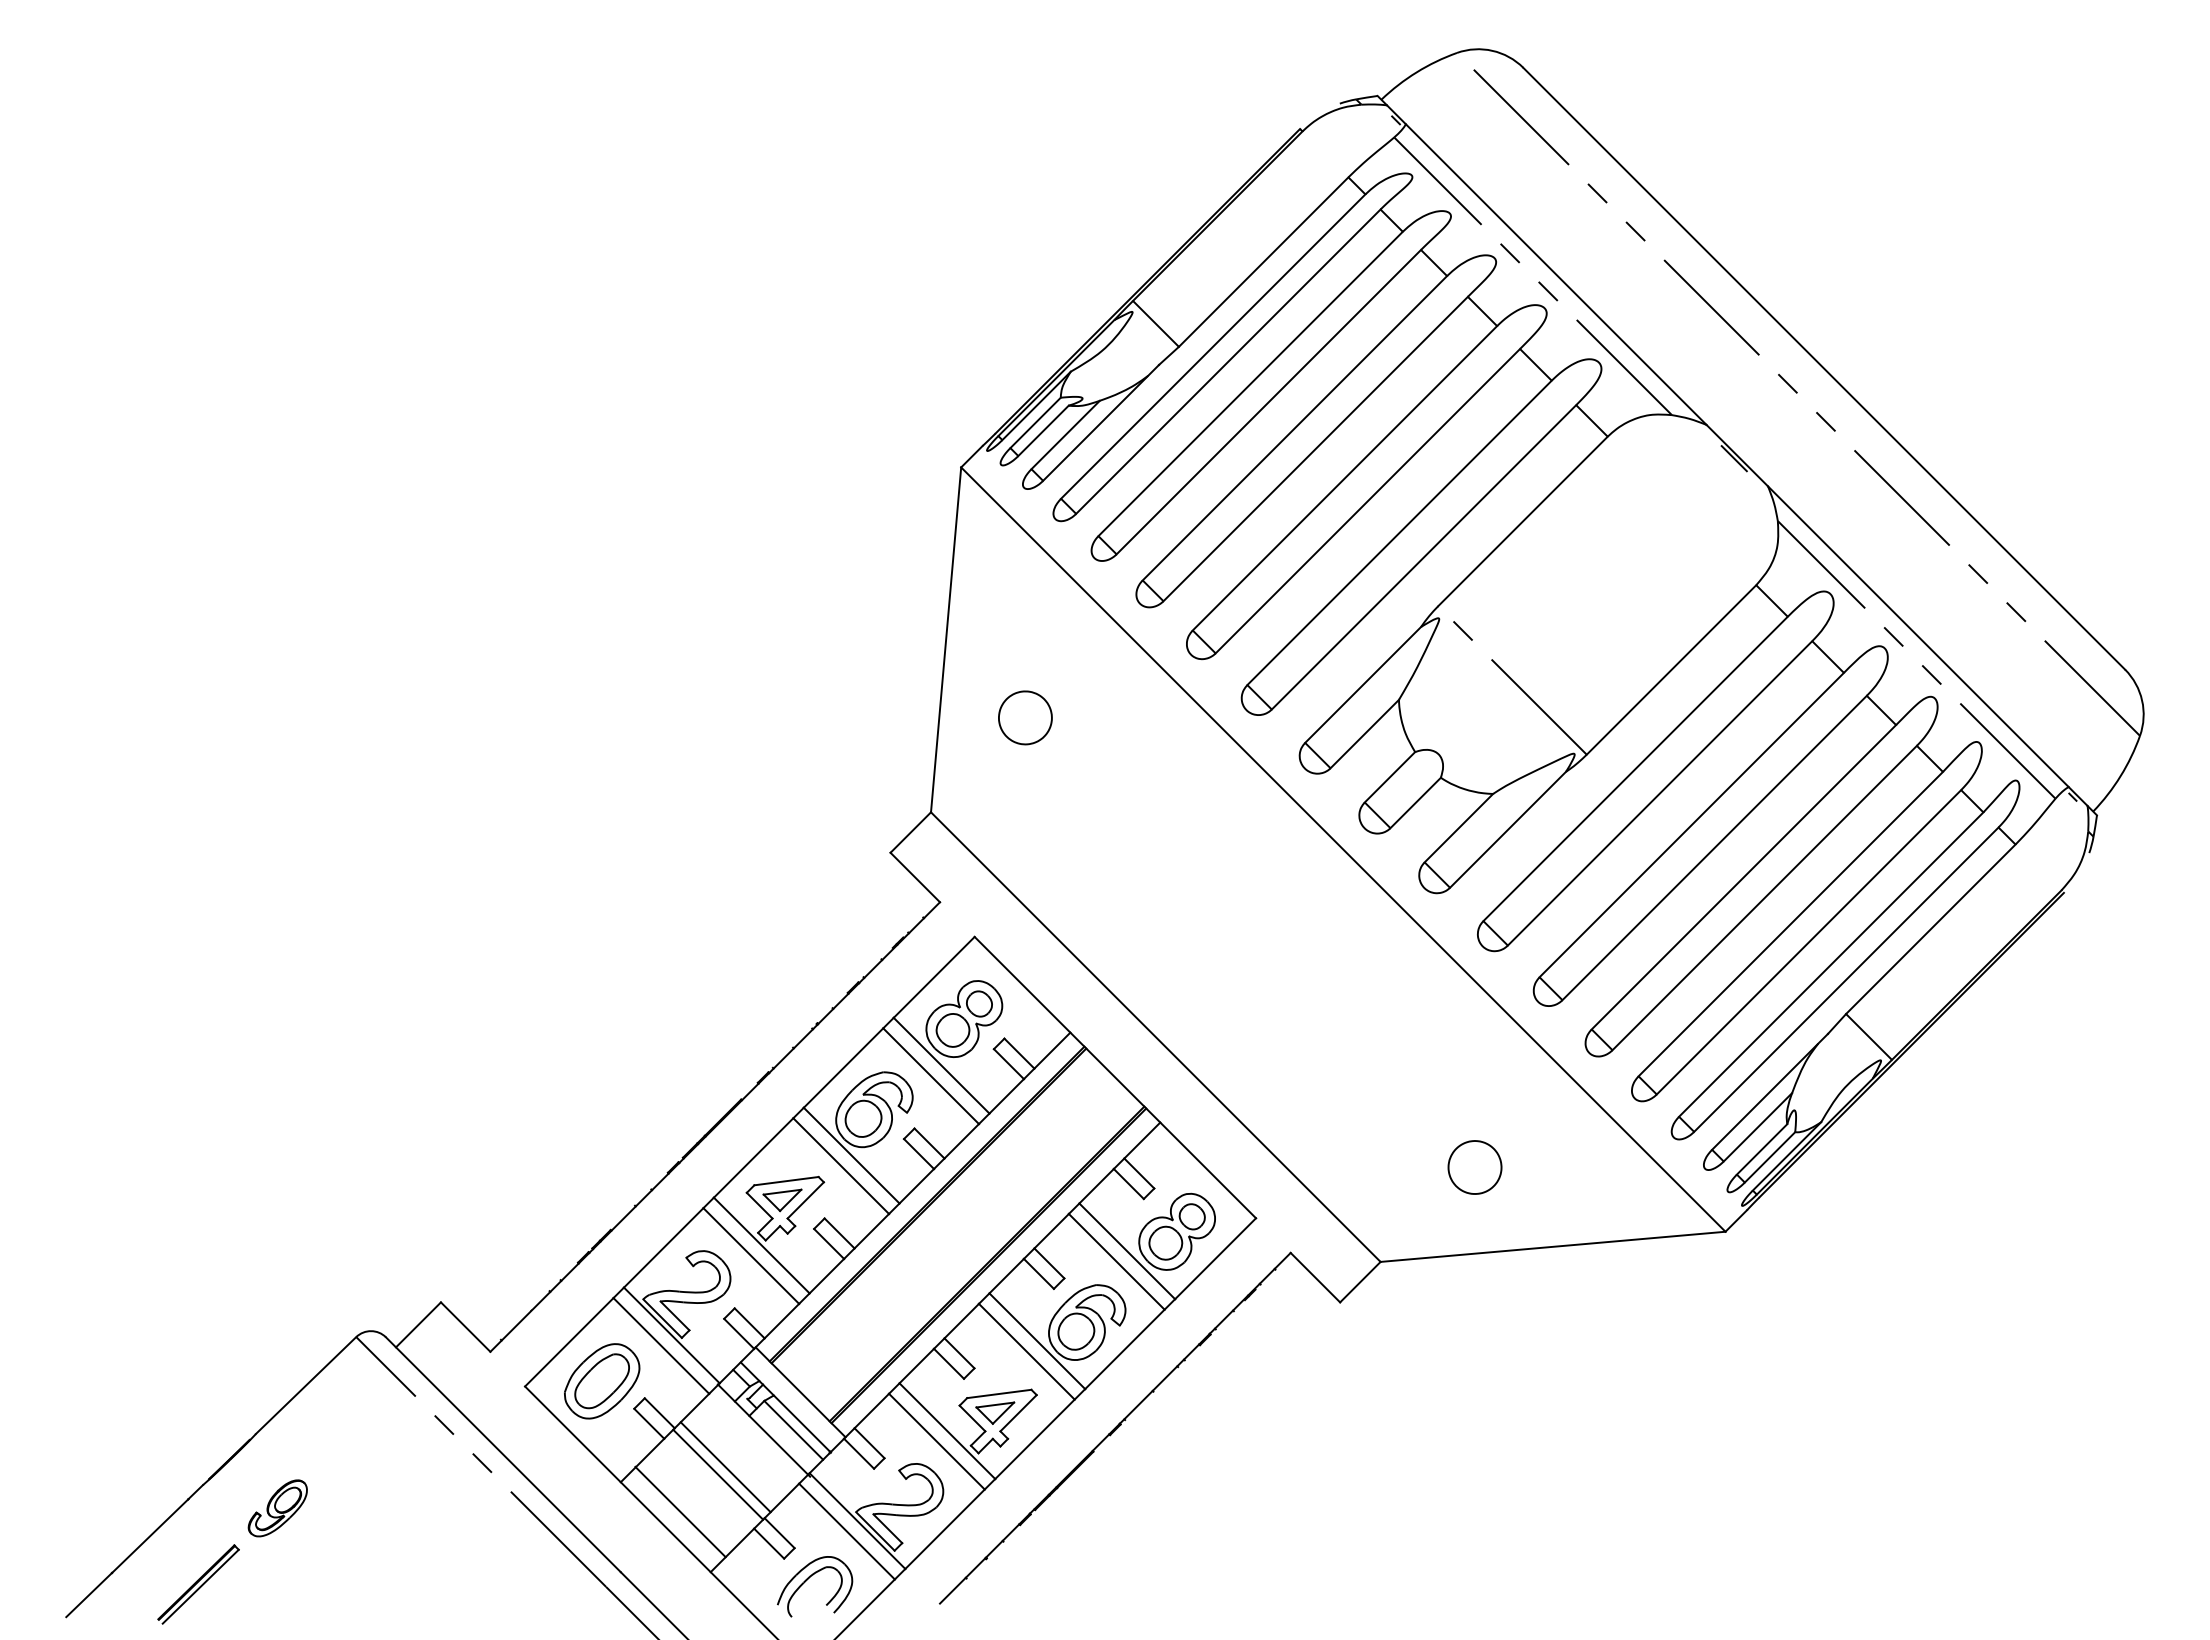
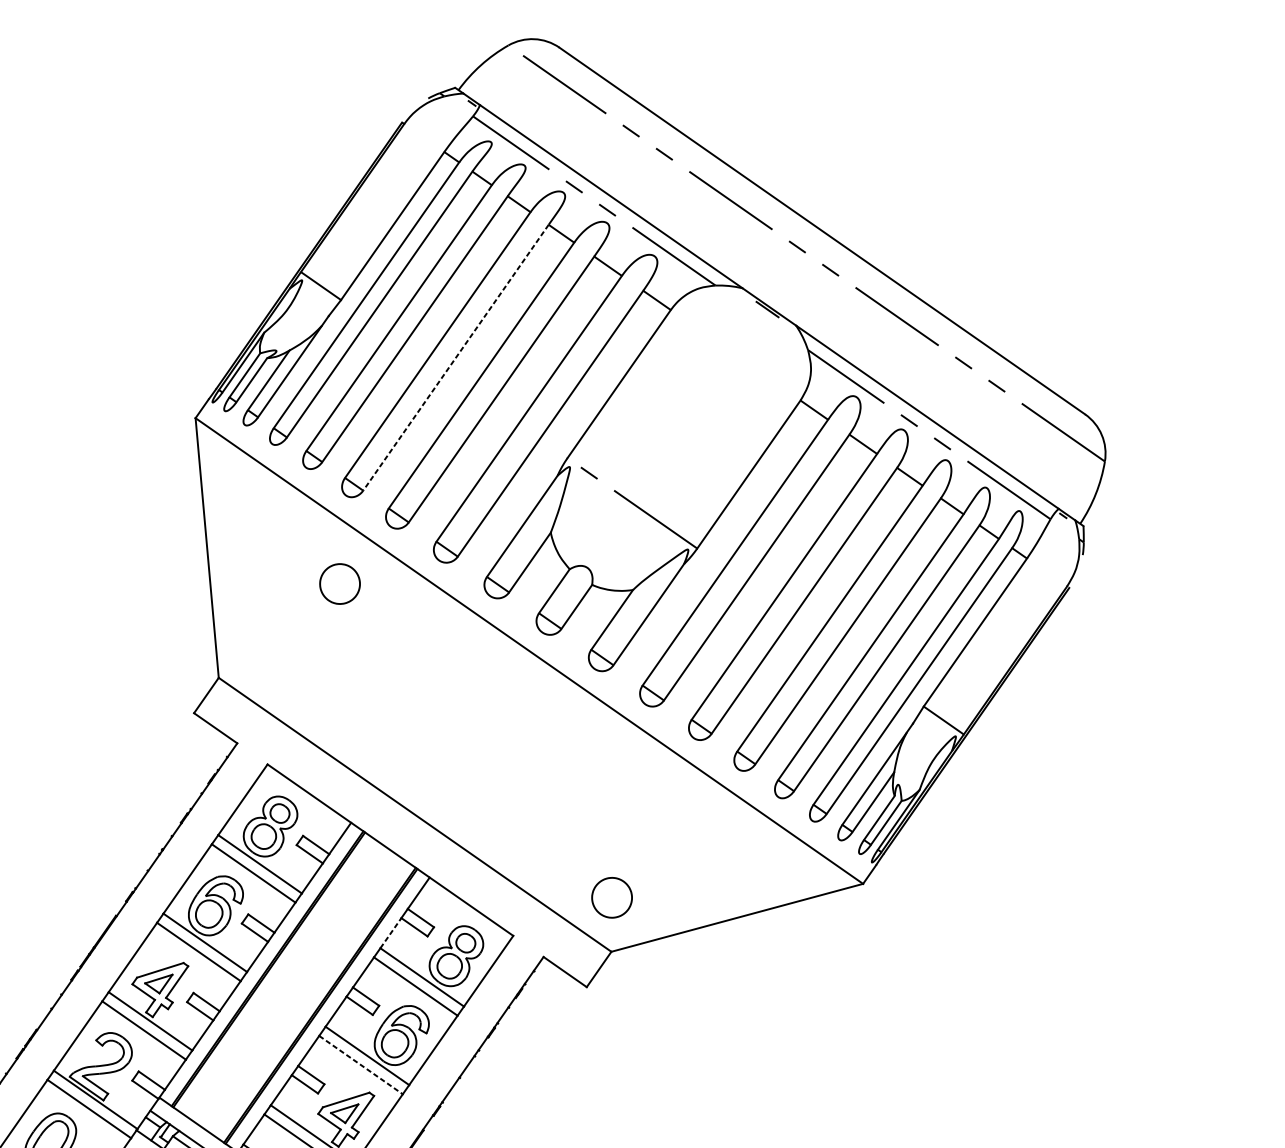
line: (1315, 449) -> (455, 358), solid -> dashed
part: (1025, 717) -> (340, 583), moved
part: (1474, 1167) -> (611, 897), moved
line: (1096, 1185) -> (390, 932), solid -> dashed
line: (1026, 1351) -> (360, 1064), solid -> dashed

